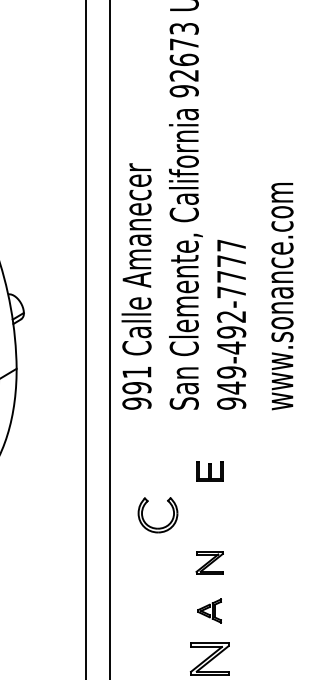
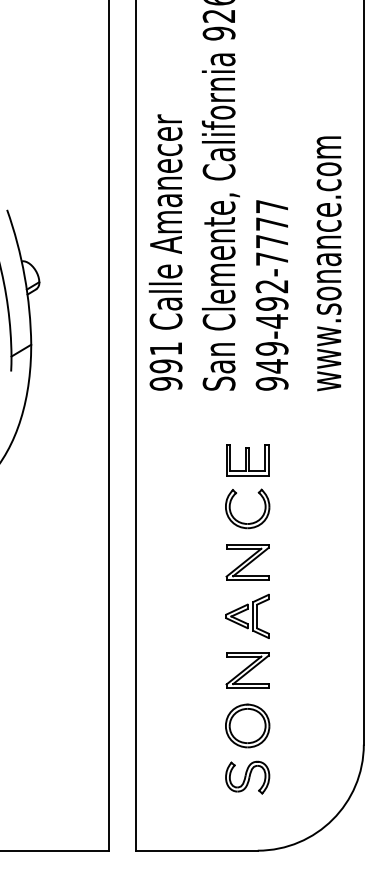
part: (209, 472) -> (247, 460), size x1.43
part: (155, 527) -> (244, 522), moved
part: (209, 563) -> (247, 562), size x1.43
part: (209, 610) -> (247, 615), size x1.67

